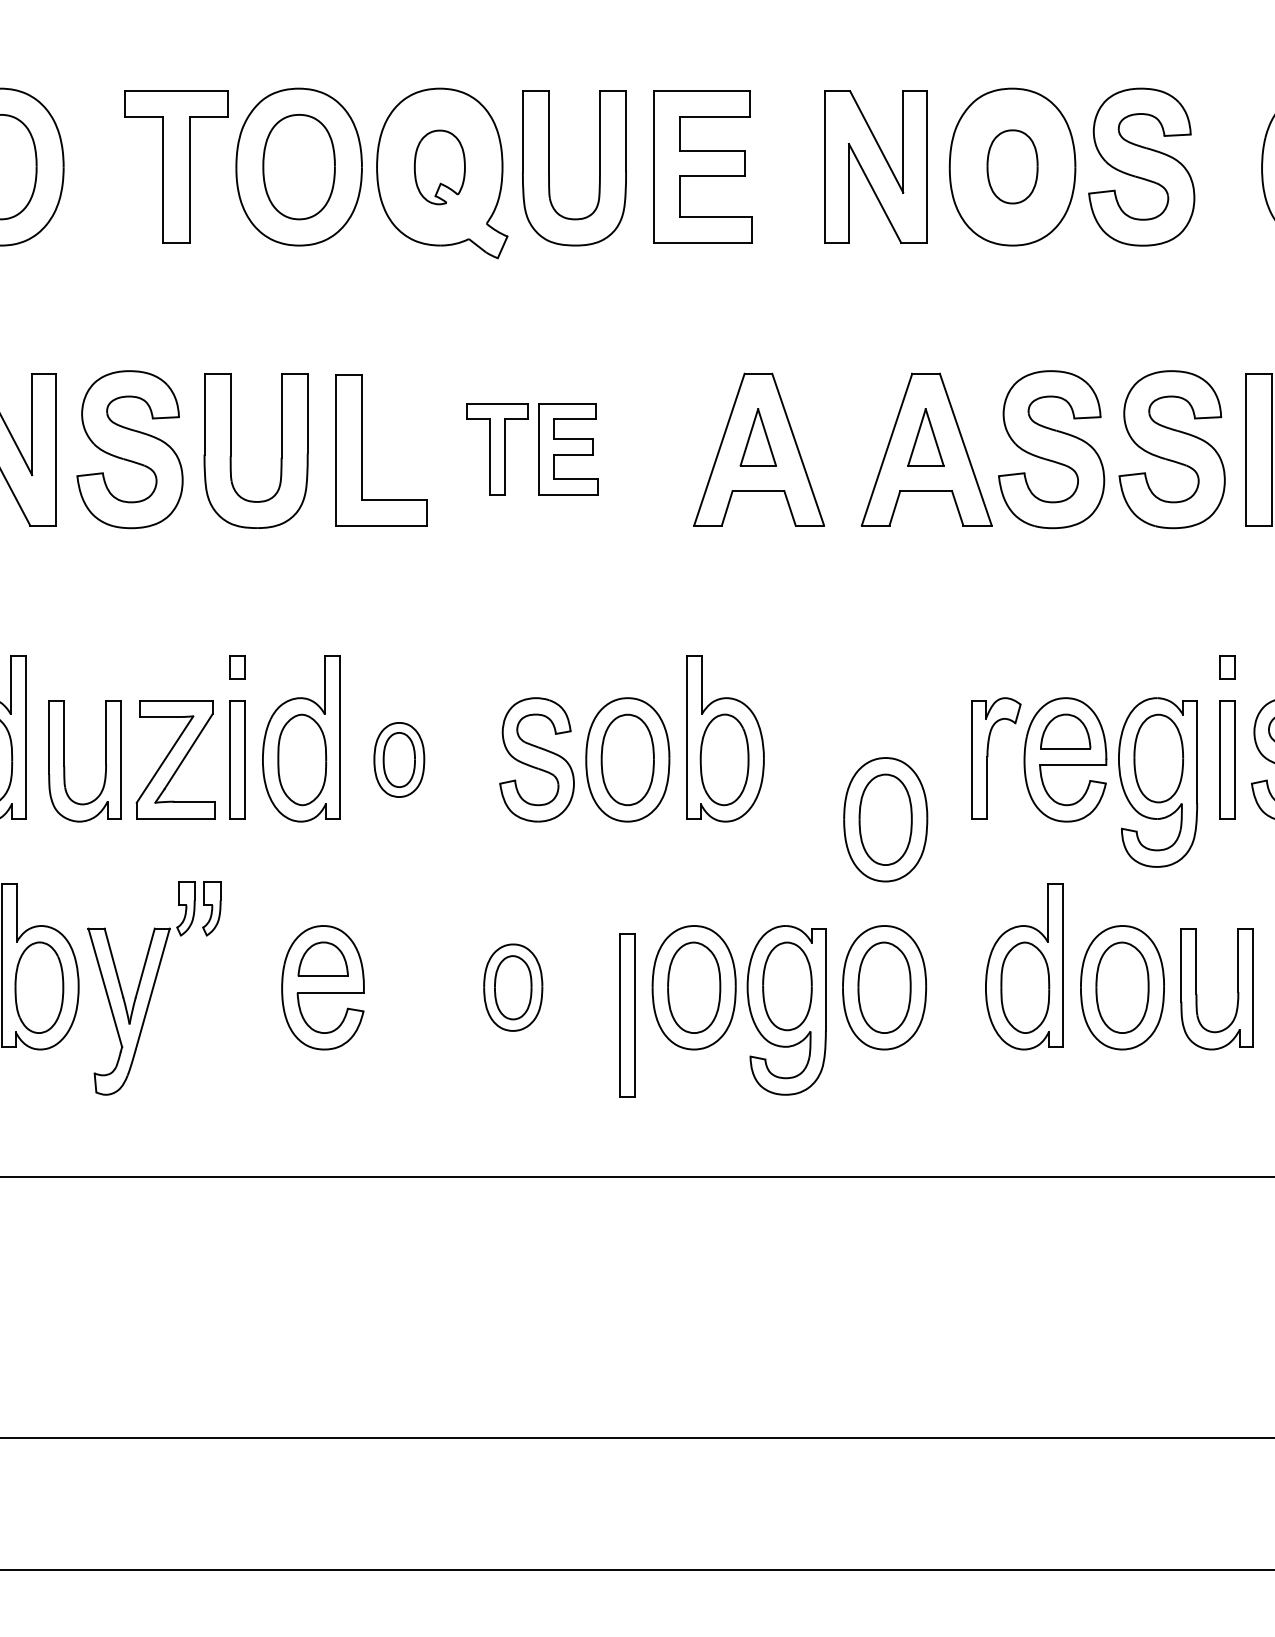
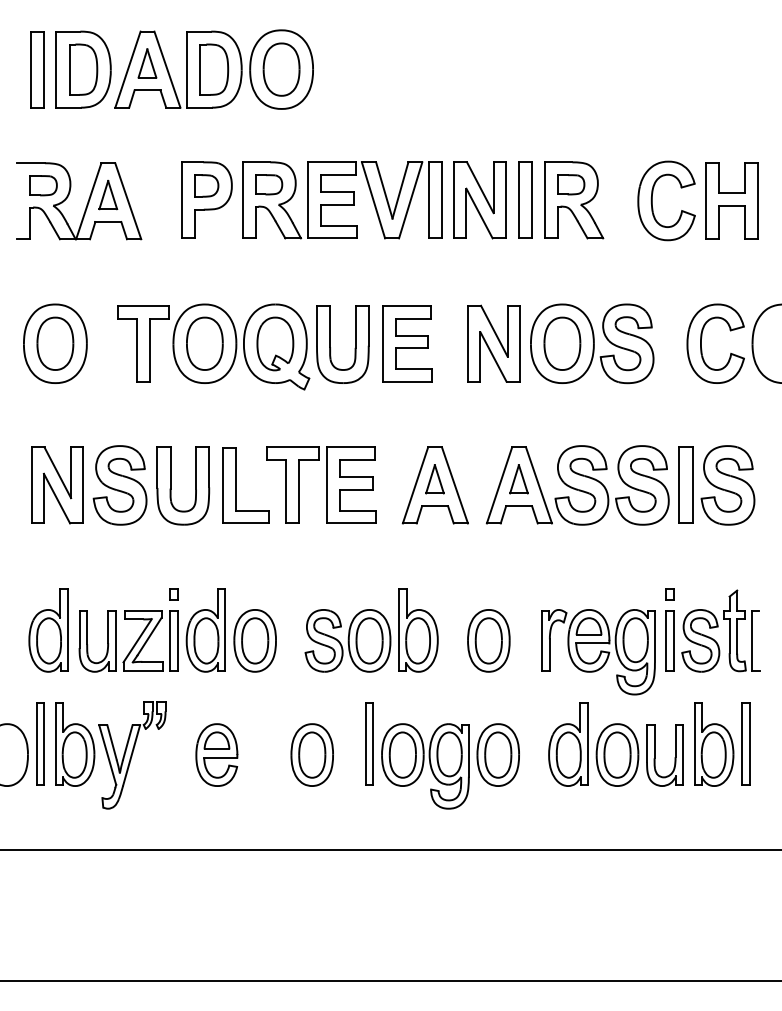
part: (440, 166) -> (275, 343), size x1.43
part: (1012, 166) -> (562, 343), size x1.43
part: (531, 447) -> (321, 484), size x1.67
part: (398, 759) -> (254, 640), size x1.67
part: (885, 818) -> (488, 640), moved
part: (511, 986) -> (311, 754), size x1.43
part: (627, 1014) -> (369, 743), moved

